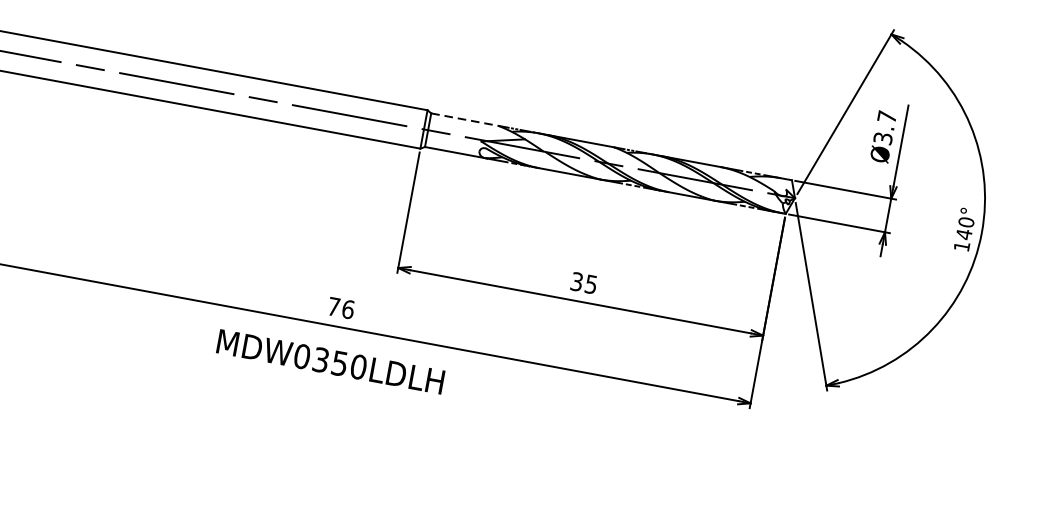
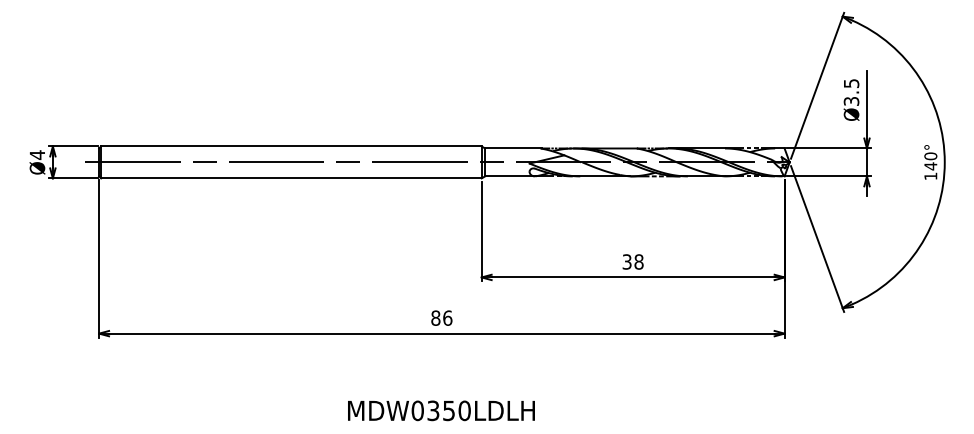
text: (887, 116) -> (851, 83), Ø3.7 -> Ø3.5
line: (466, 119) -> (514, 148), dashed -> solid
text: (590, 283) -> (638, 261), 35 -> 38
text: (333, 305) -> (435, 317), 76 -> 86
text: (330, 361) -> (441, 410), moved

